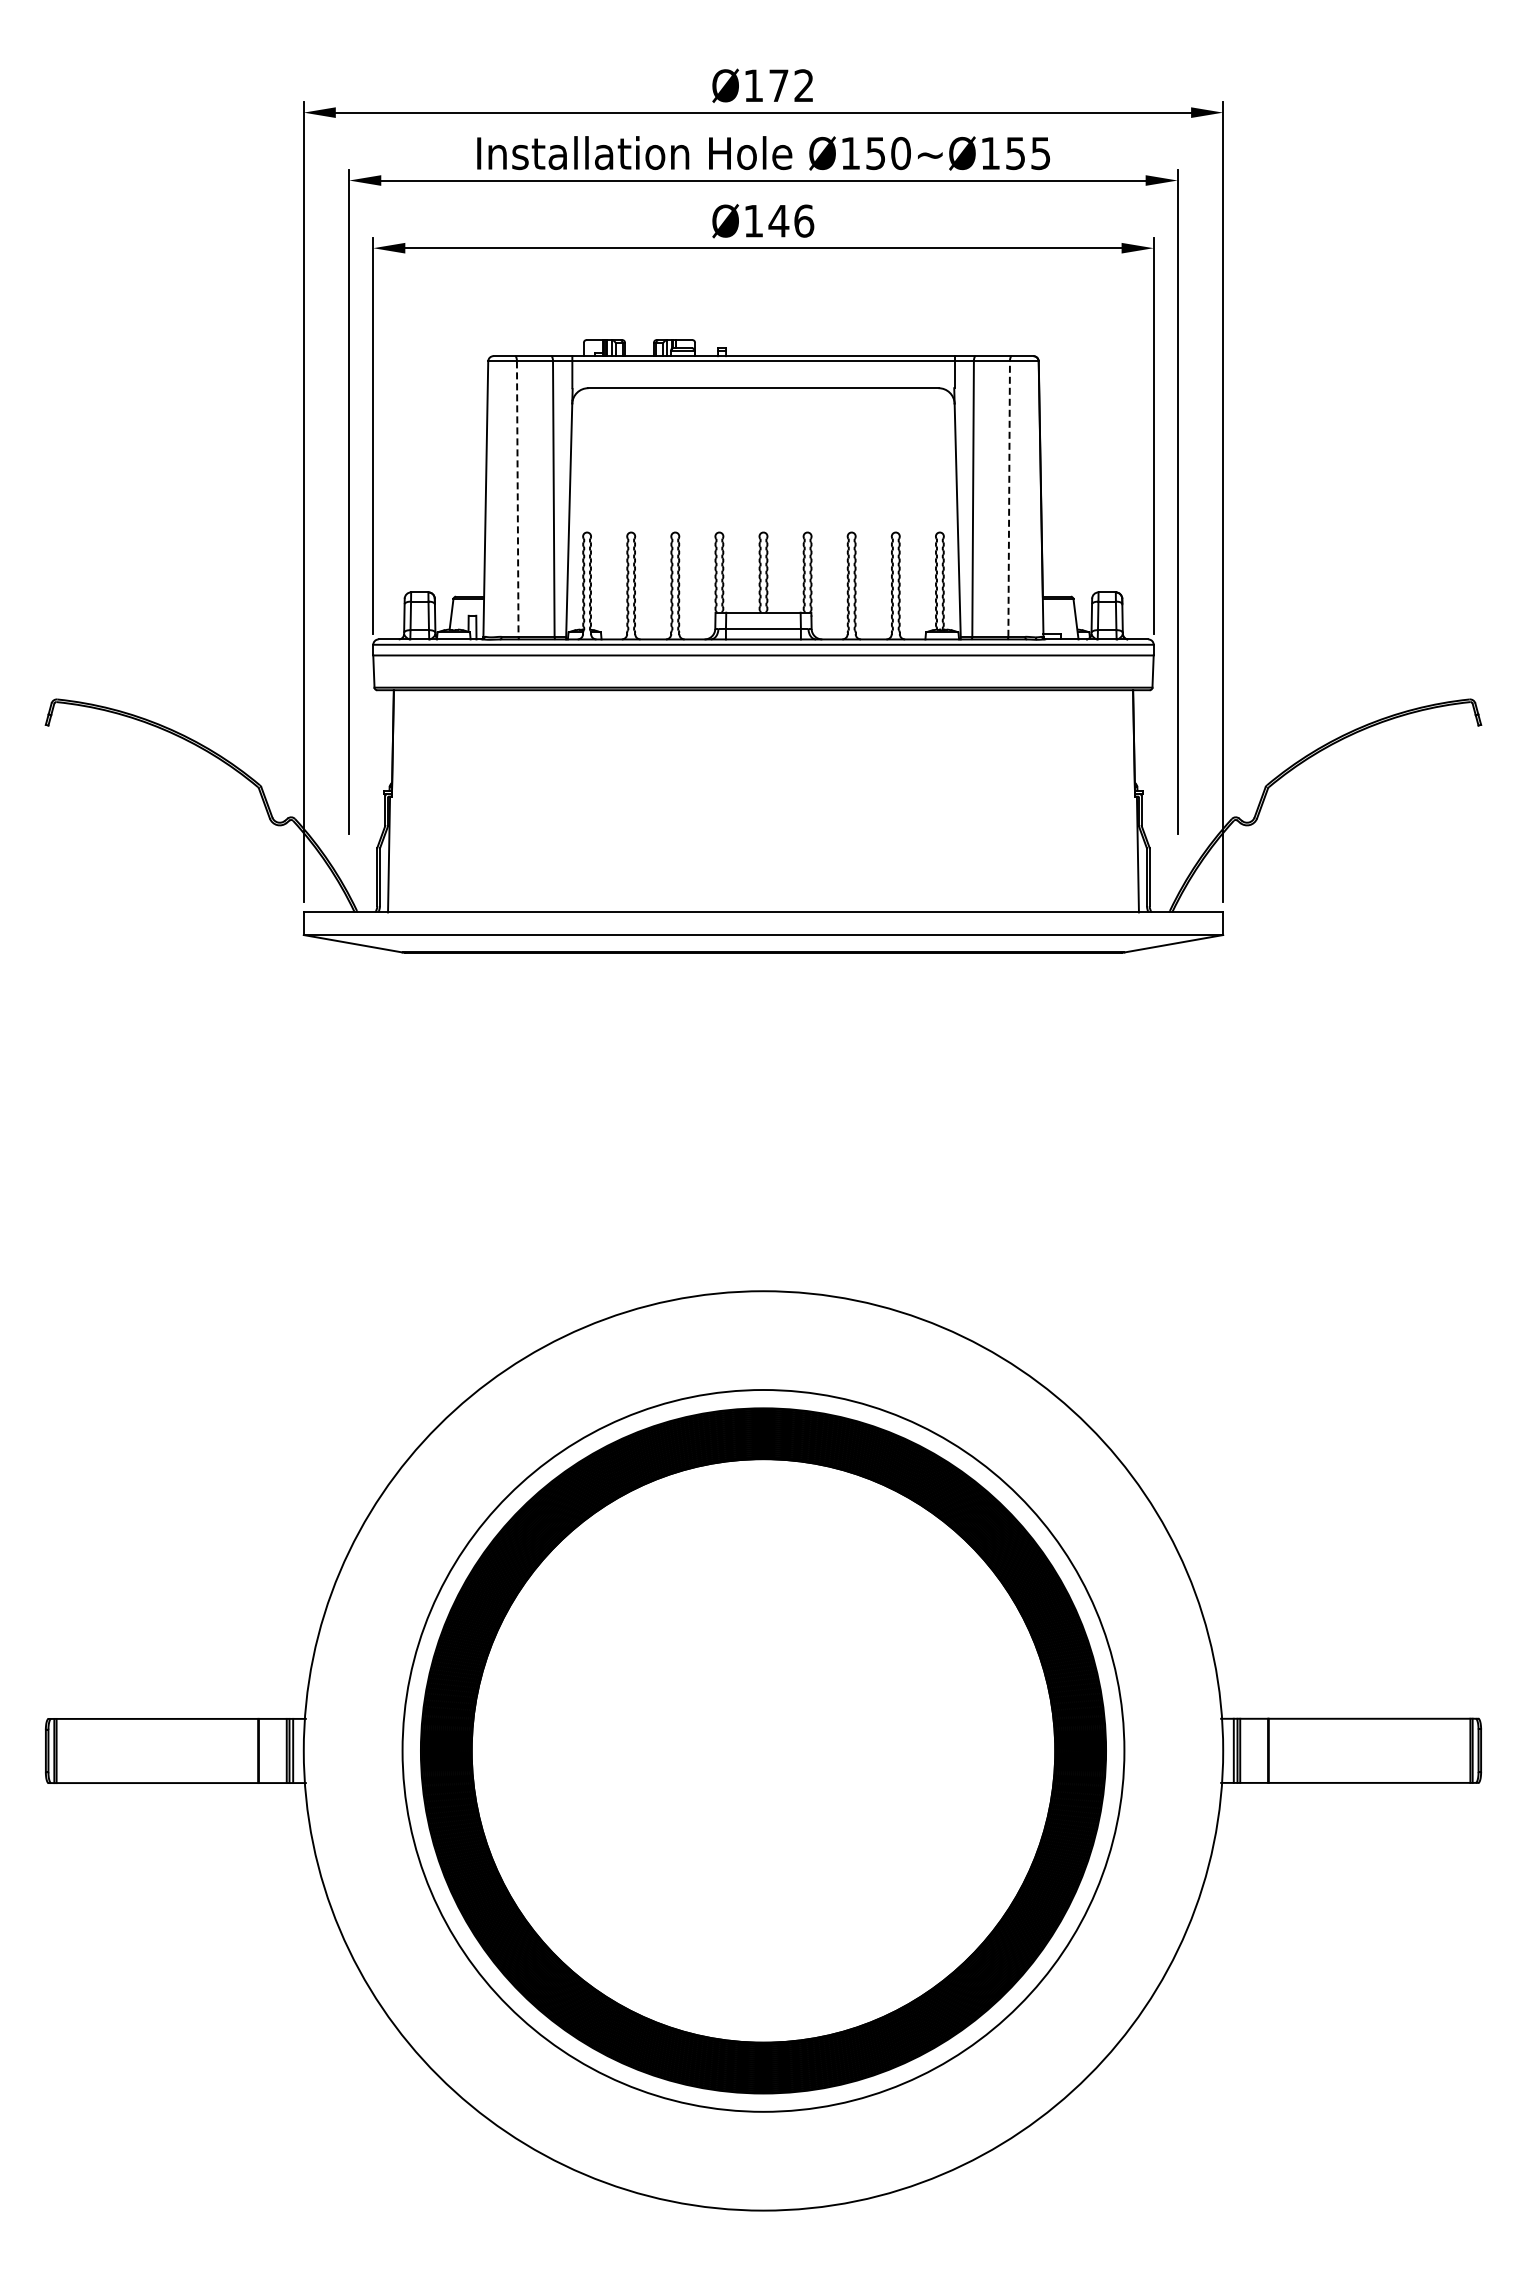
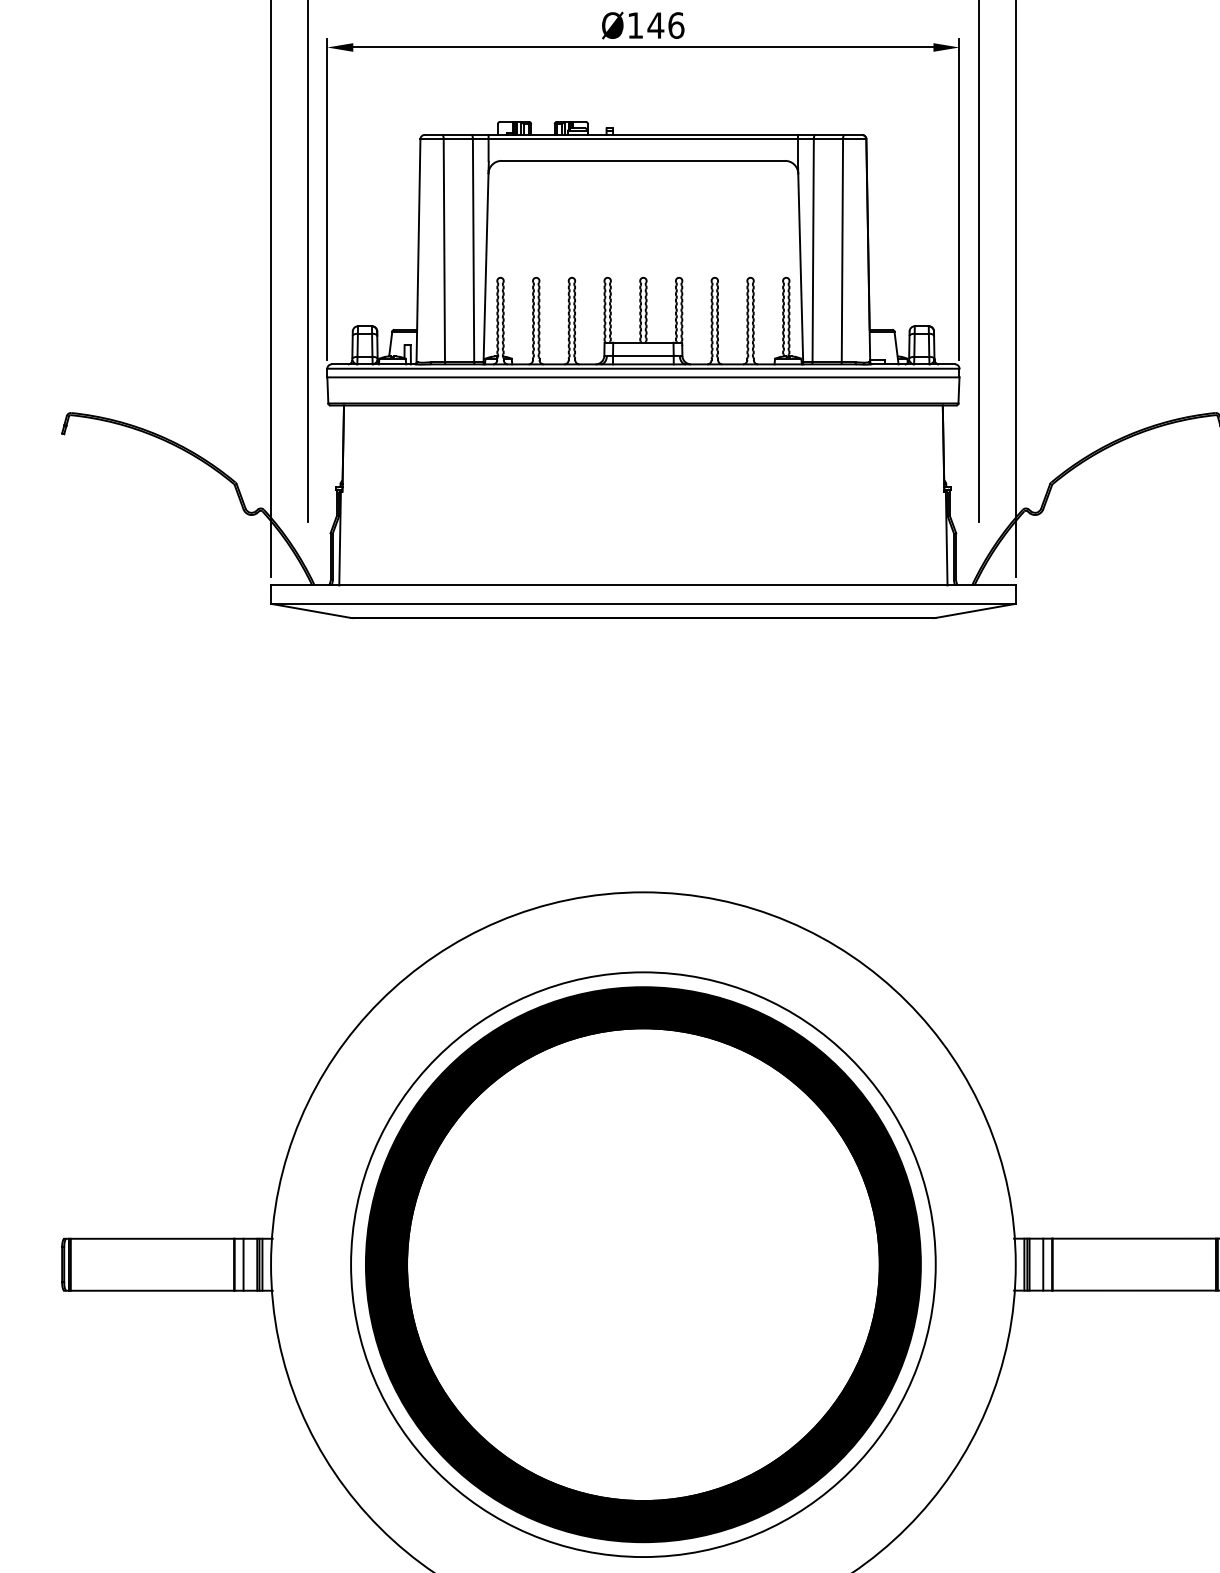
line: (517, 499) -> (444, 251), dashed -> solid
line: (1009, 499) -> (842, 251), dashed -> solid
line: (269, 1750) -> (243, 1264), added
line: (1257, 1750) -> (1043, 1264), added

